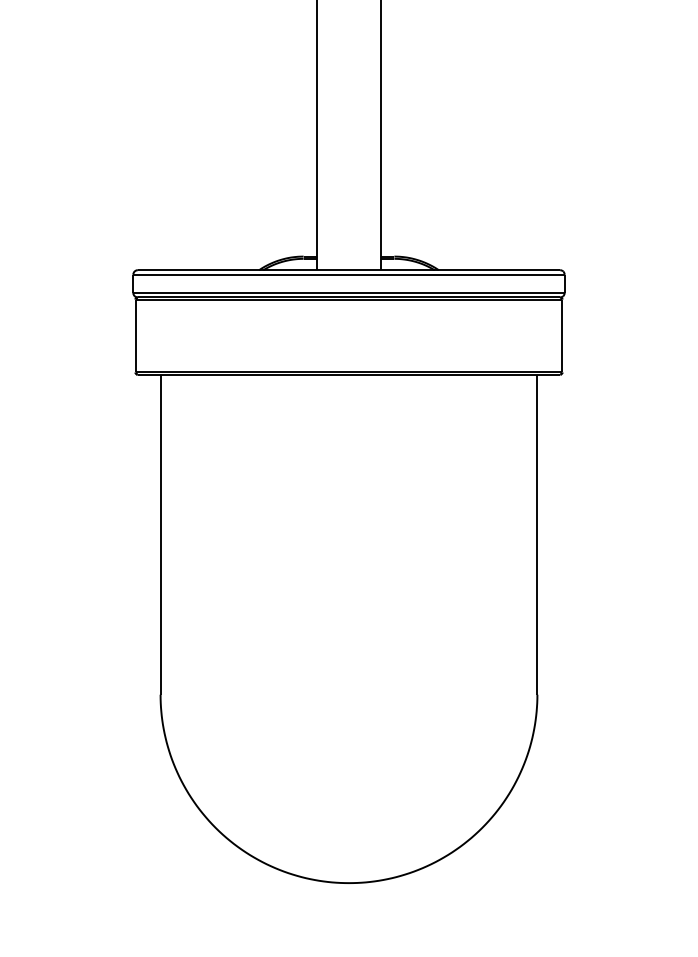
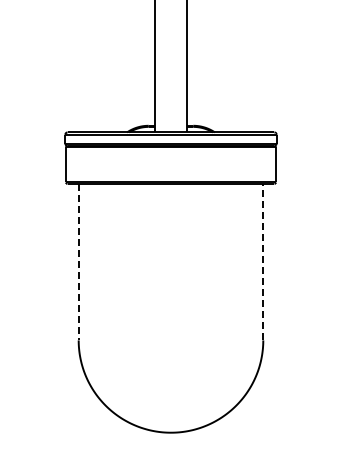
line: (537, 533) -> (263, 261), solid -> dashed
line: (160, 535) -> (78, 262), solid -> dashed

